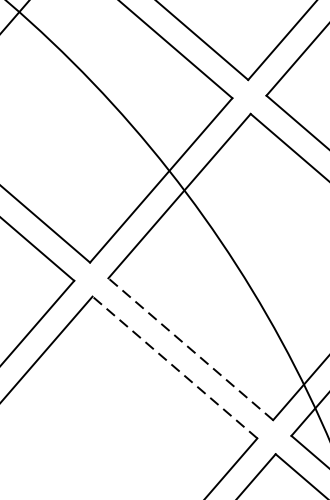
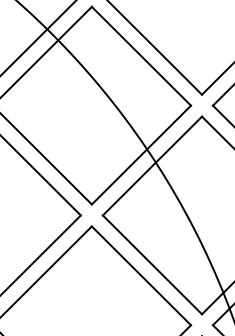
line: (190, 348) -> (152, 264), dashed -> solid
line: (175, 366) -> (141, 275), dashed -> solid

